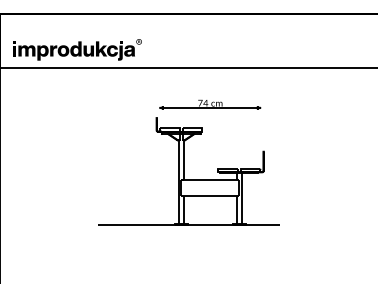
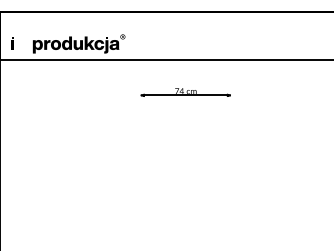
fill: (26, 50) -> (23, 44), removed
part: (188, 171) -> (166, 151), removed

